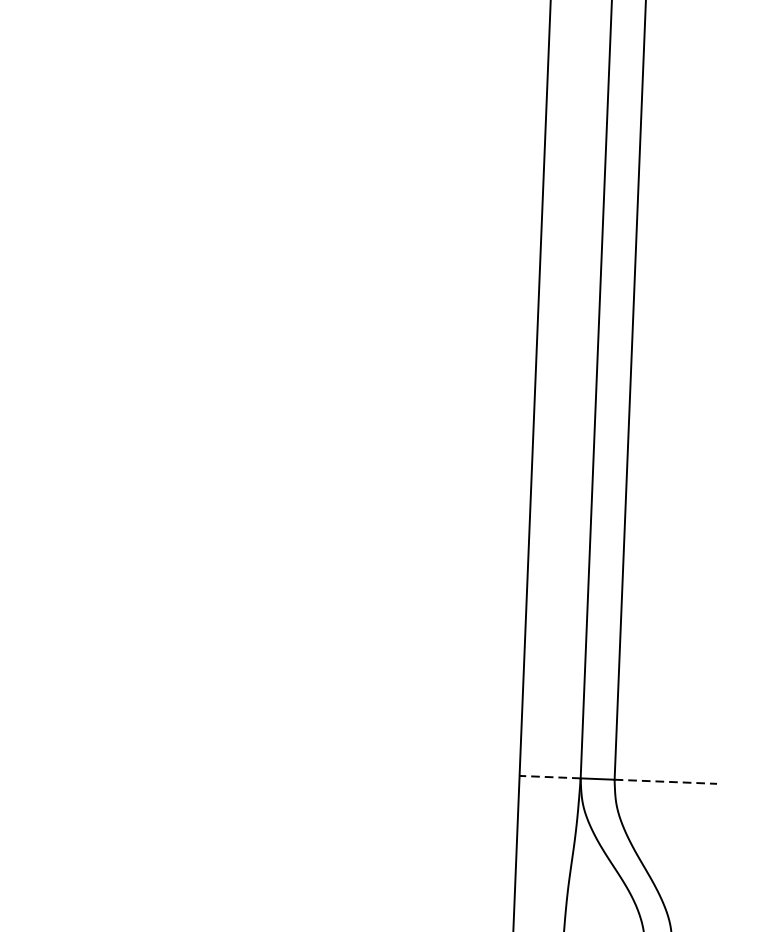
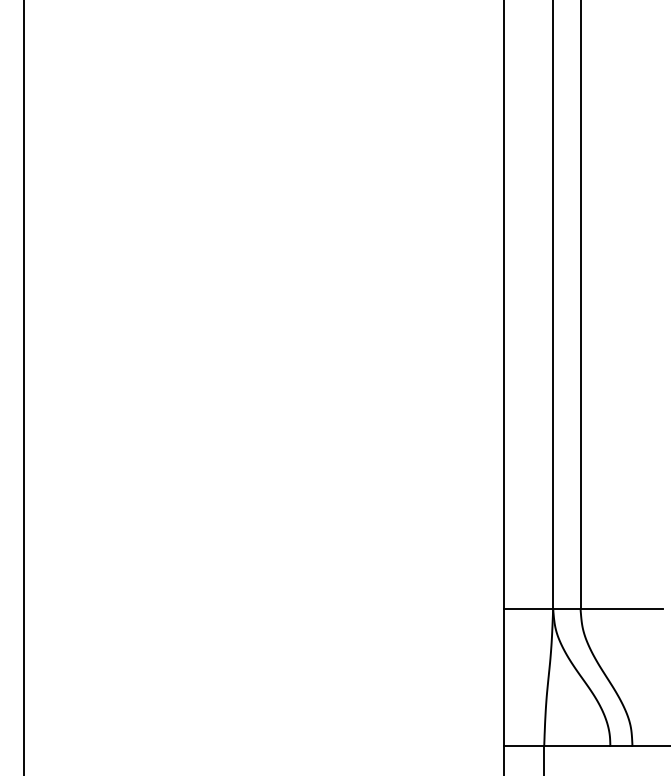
line: (550, 776) -> (528, 608), dashed -> solid
line: (666, 781) -> (622, 608), dashed -> solid

